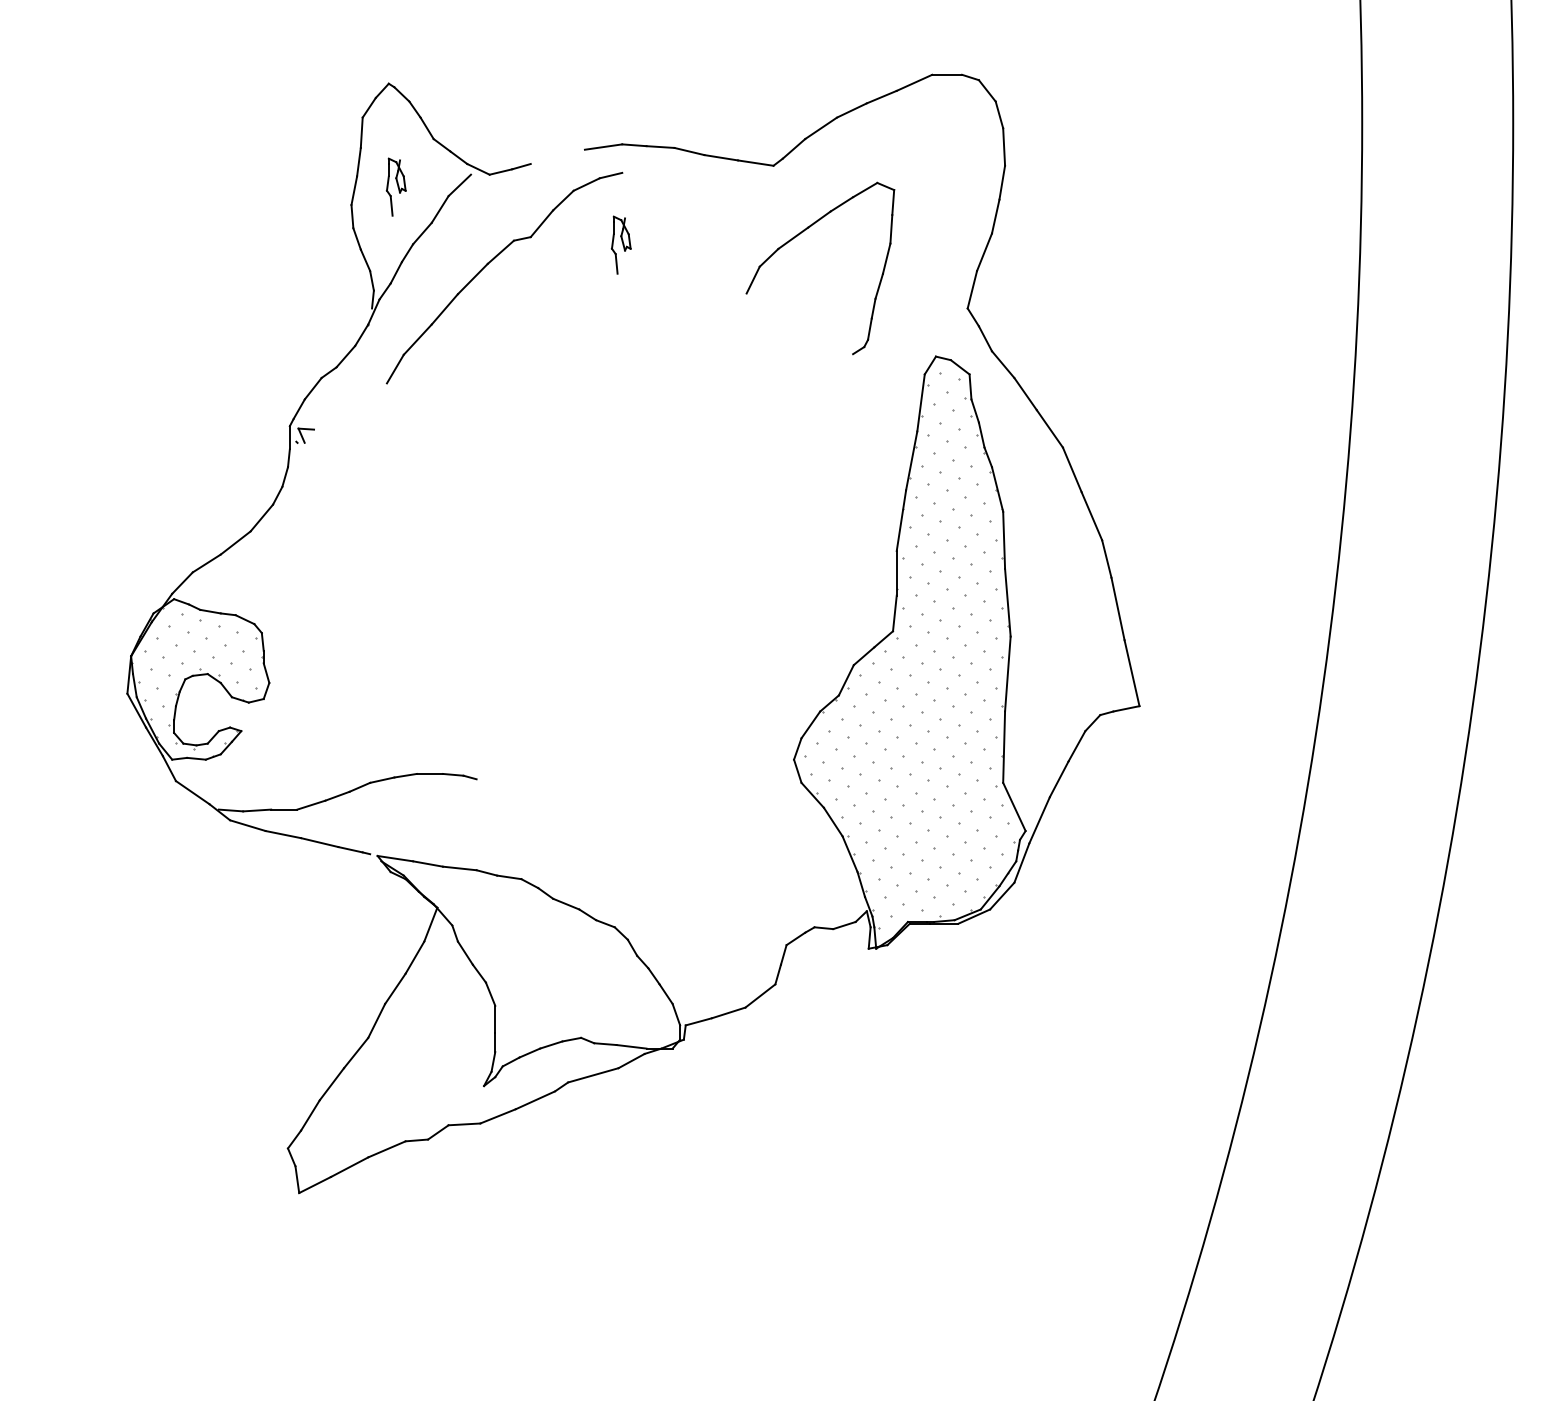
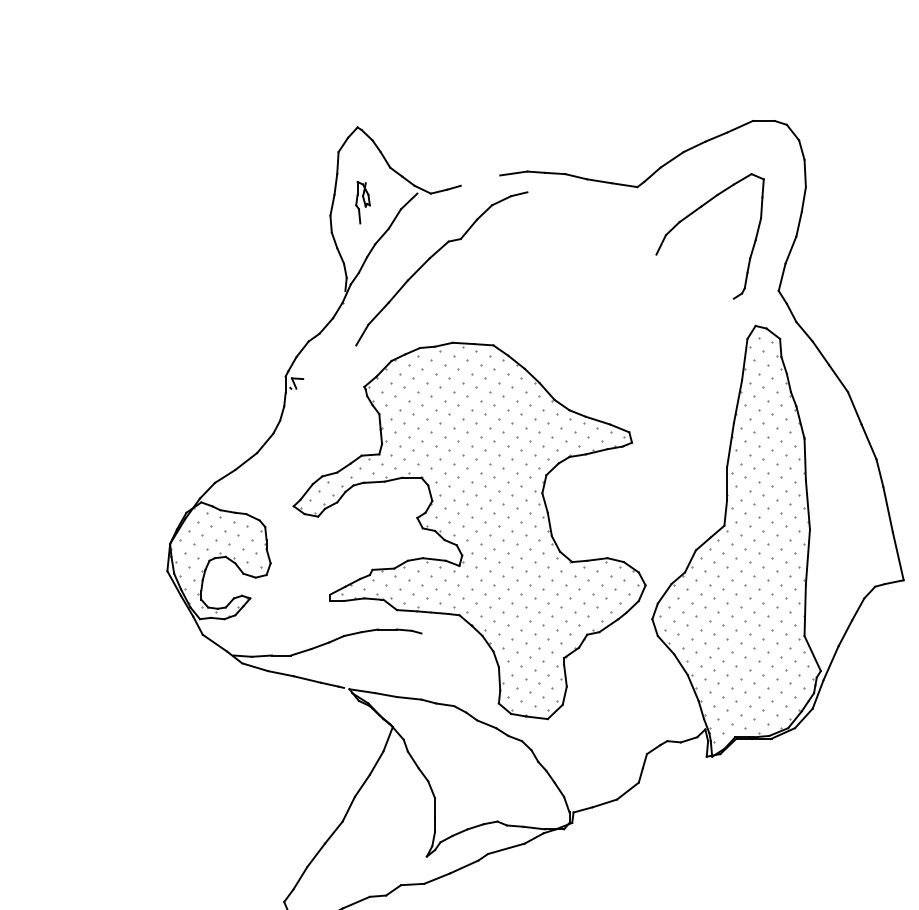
part: (796, 237) -> (692, 213), moved
part: (620, 244) -> (526, 244), removed
part: (542, 638) -> (469, 531), added

